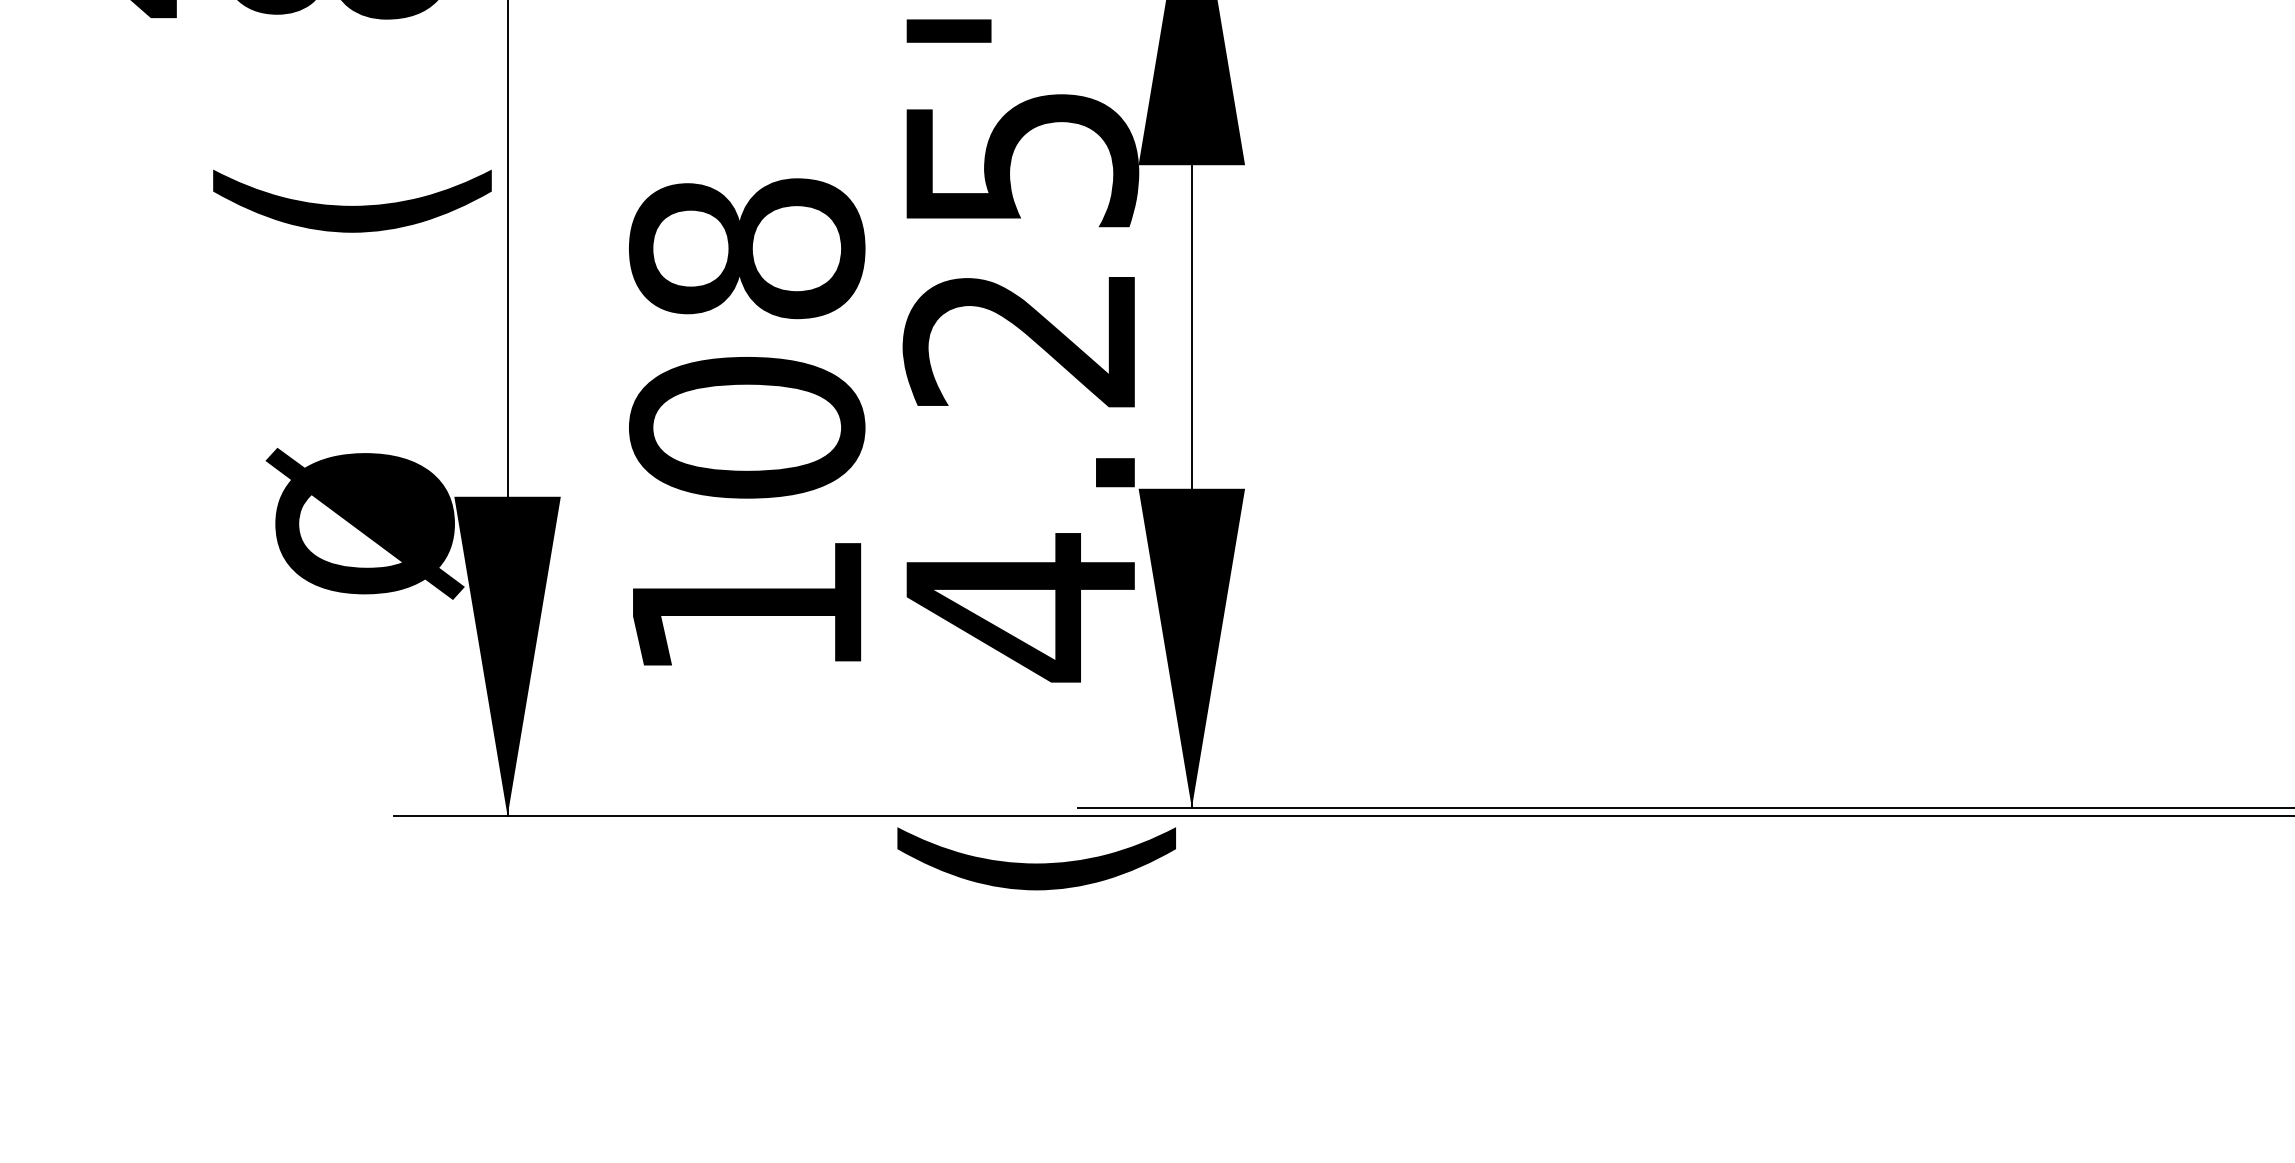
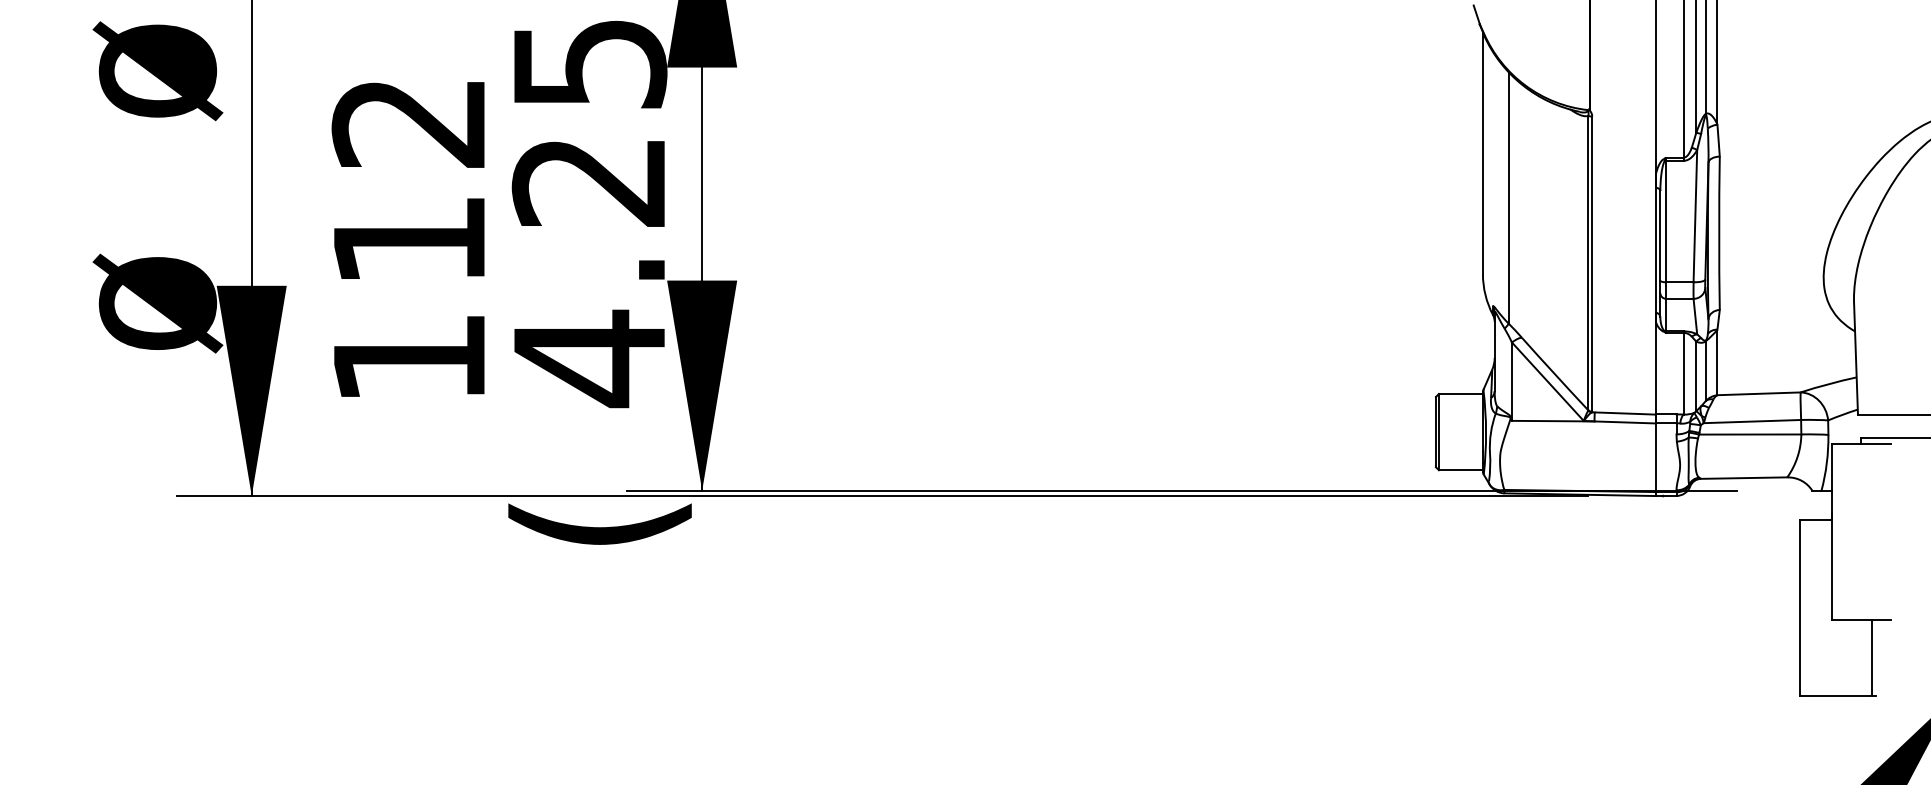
text: (352, 171) -> (149, 71), ( -> ø
text: (747, 338) -> (409, 181), 108 -> 112

